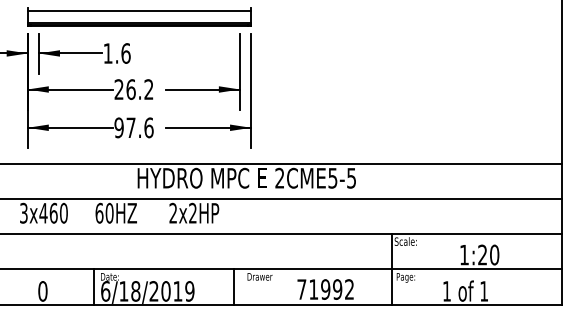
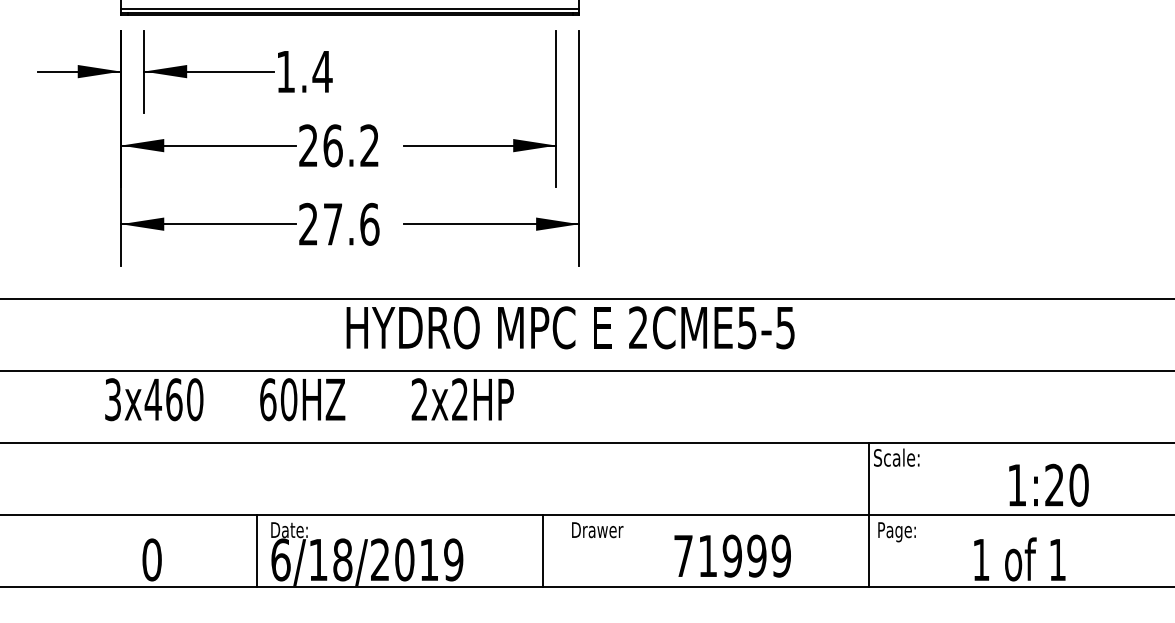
text: (125, 53) -> (321, 71), 1.6 -> 1.4
text: (118, 127) -> (307, 223), 97.6 -> 27.6
text: (349, 289) -> (781, 556), 71992 -> 71999

